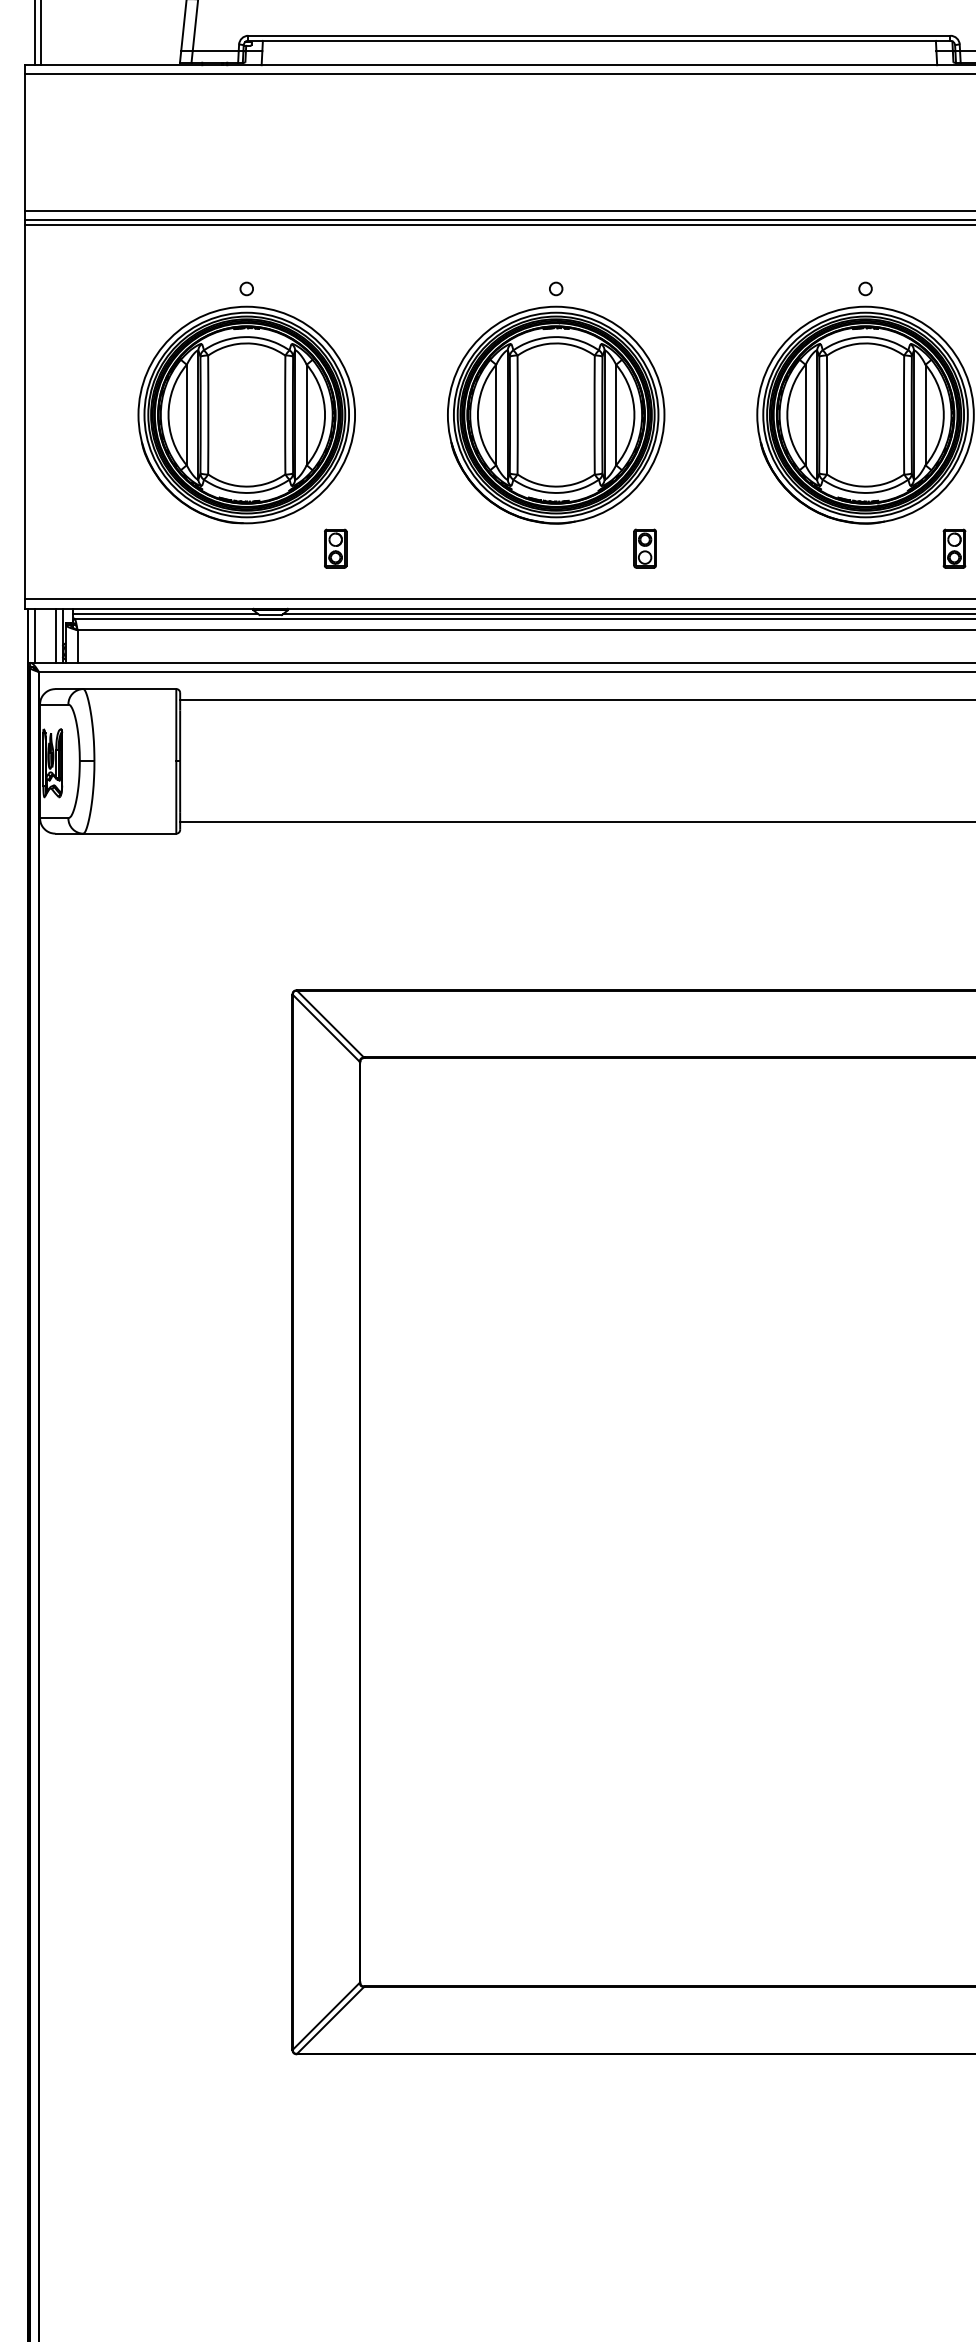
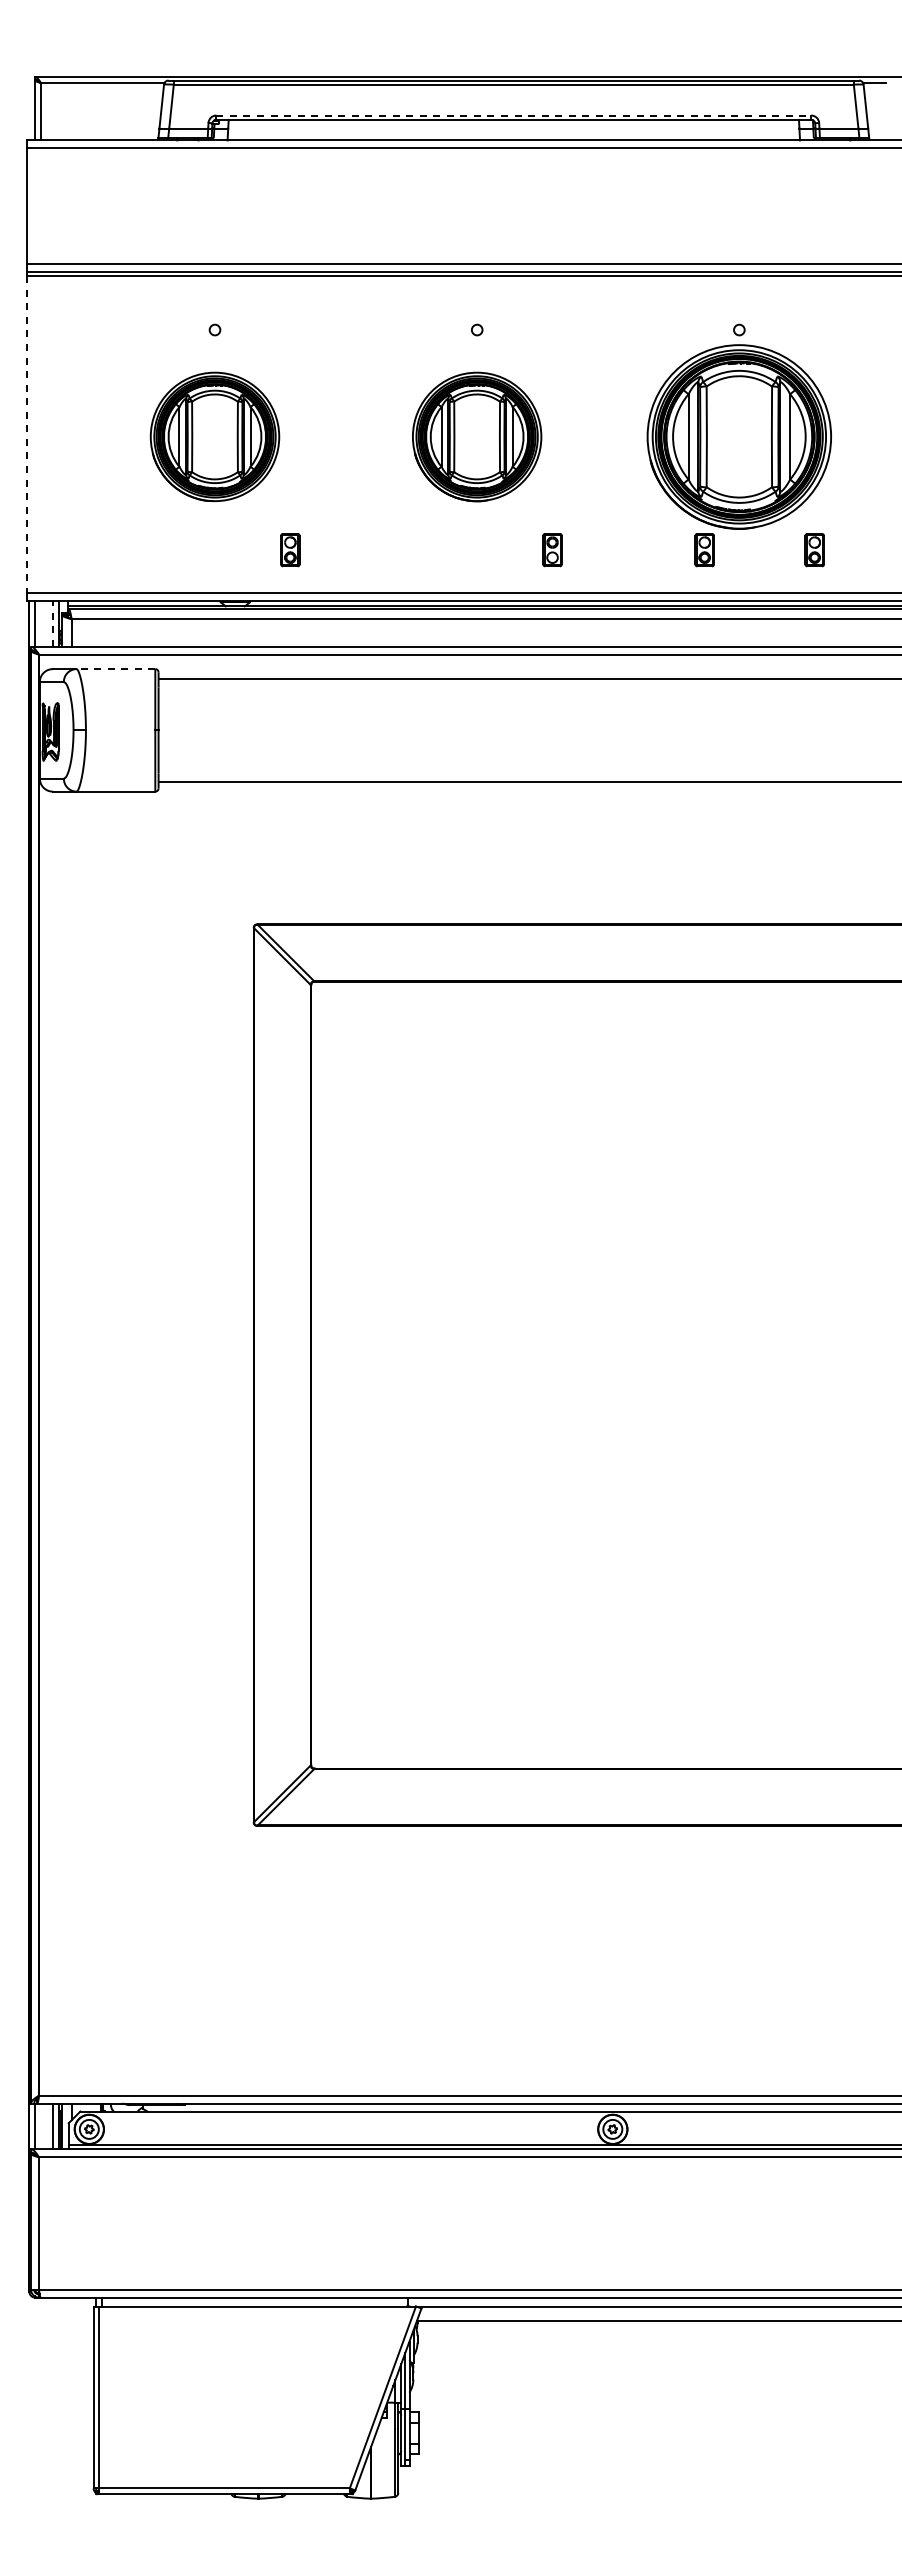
line: (600, 35) -> (514, 115), solid -> dashed
line: (25, 413) -> (27, 435), solid -> dashed
part: (246, 414) -> (214, 436), size x0.7
part: (555, 414) -> (476, 436), size x0.7
part: (824, 549) -> (704, 550), added
line: (56, 635) -> (53, 623), solid -> dashed
line: (129, 689) -> (115, 669), solid -> dashed

